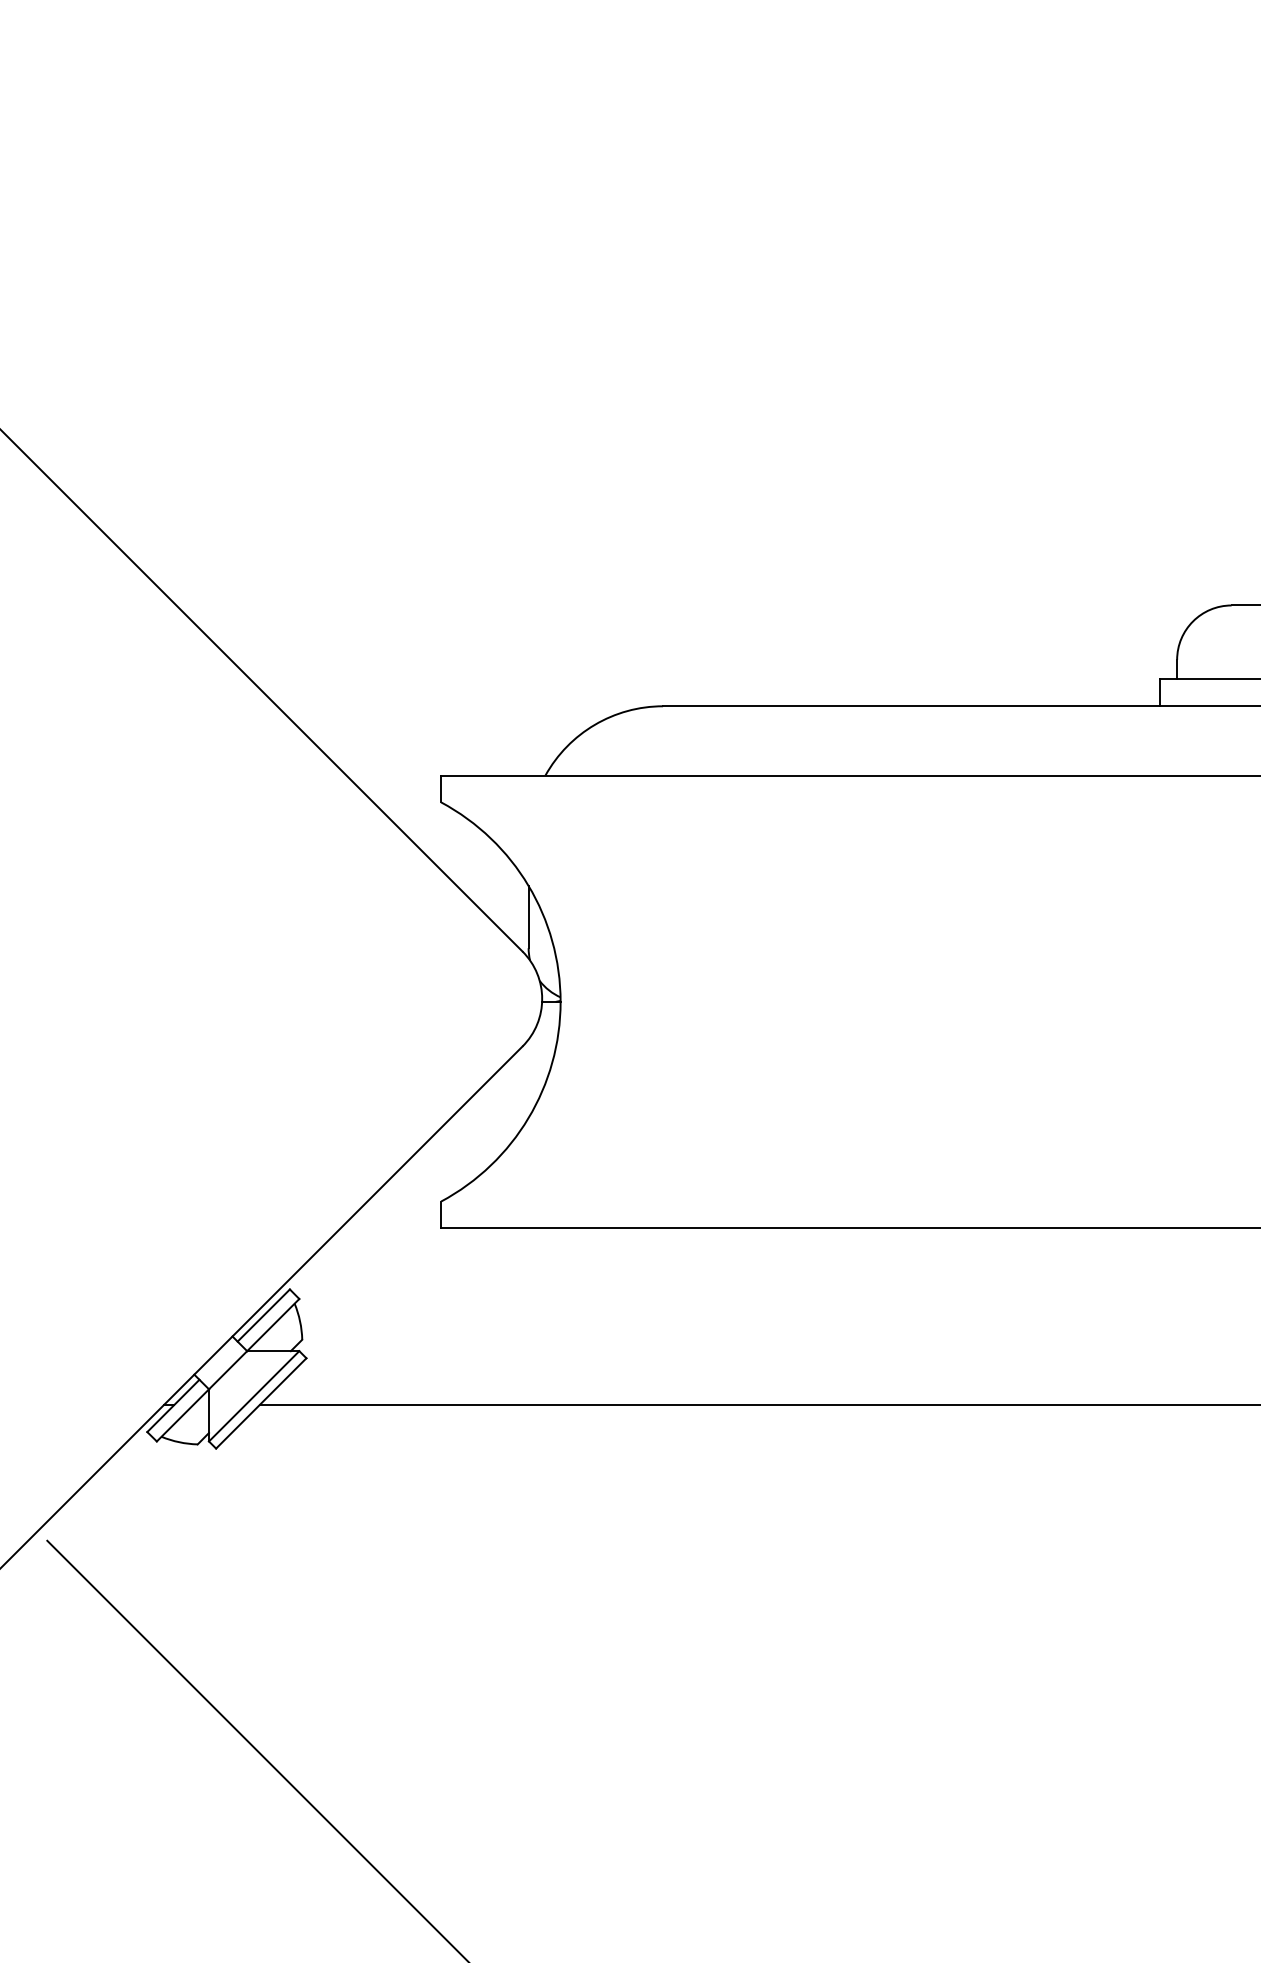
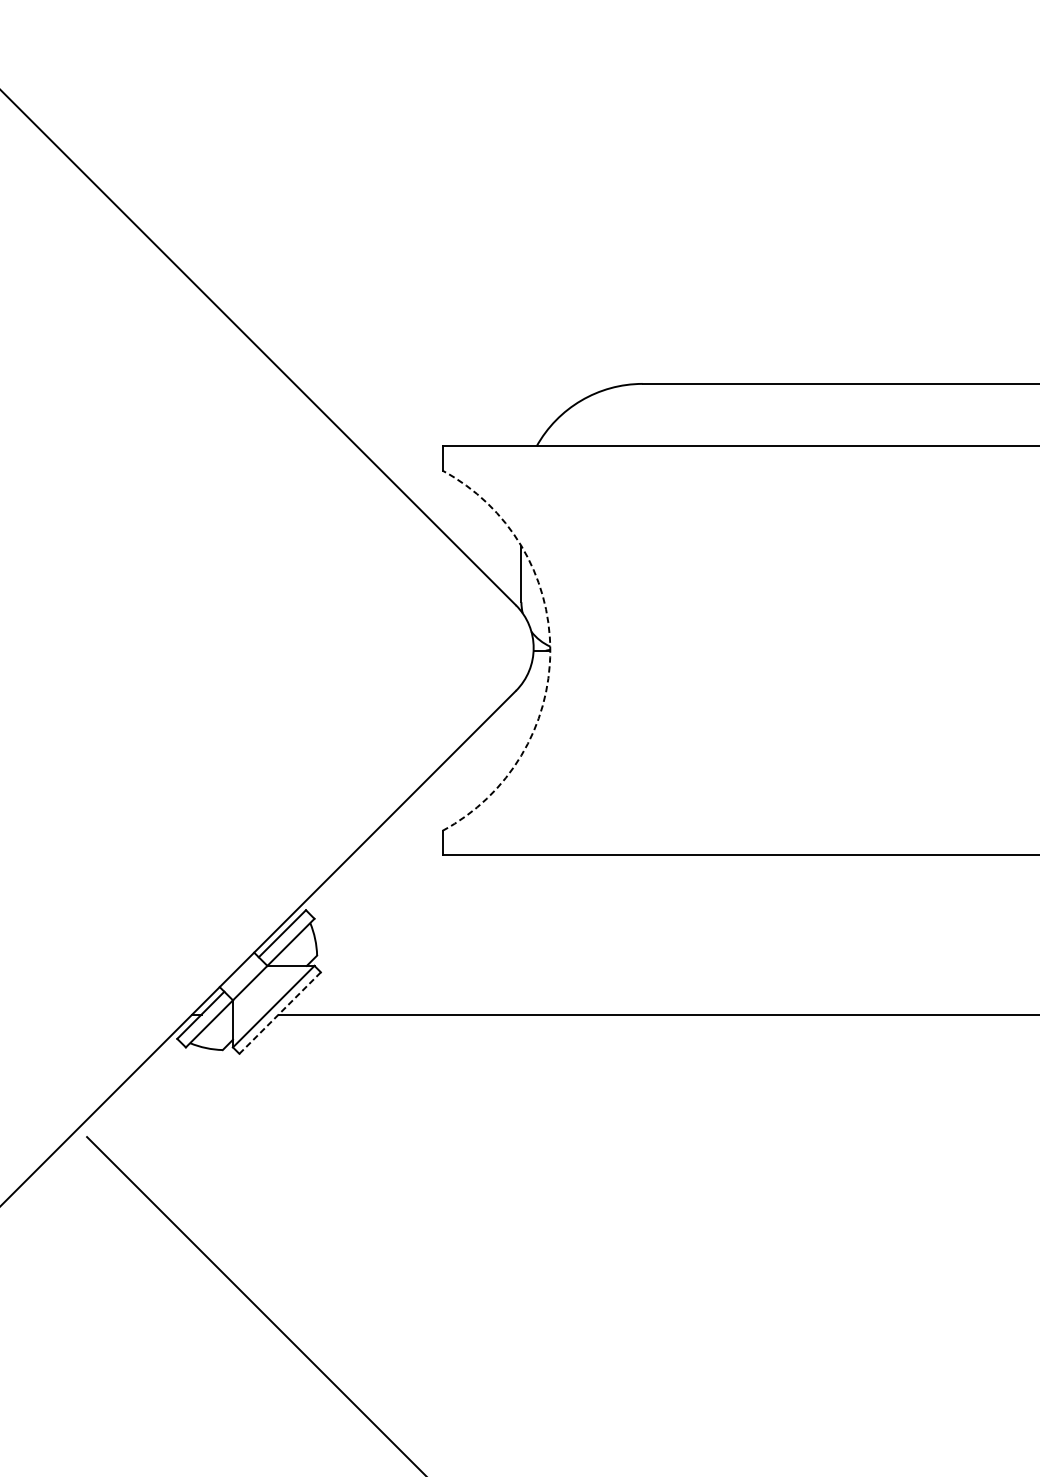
arc: (560, 1001) -> (550, 650), solid -> dashed
line: (261, 1403) -> (280, 1013), solid -> dashed

